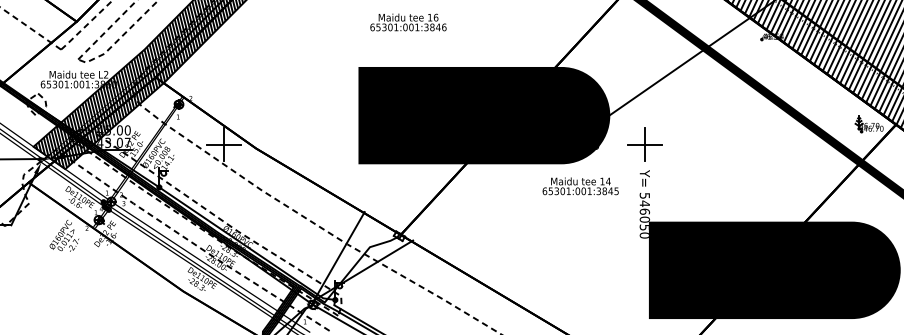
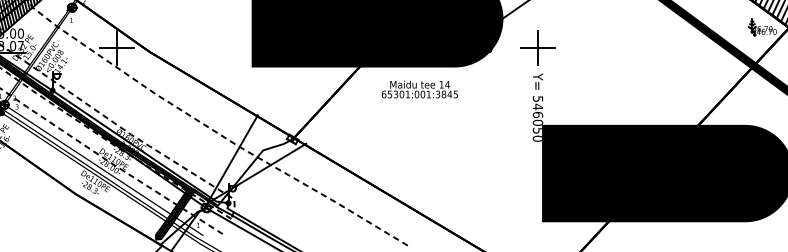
text: (580, 186) -> (419, 89), moved

